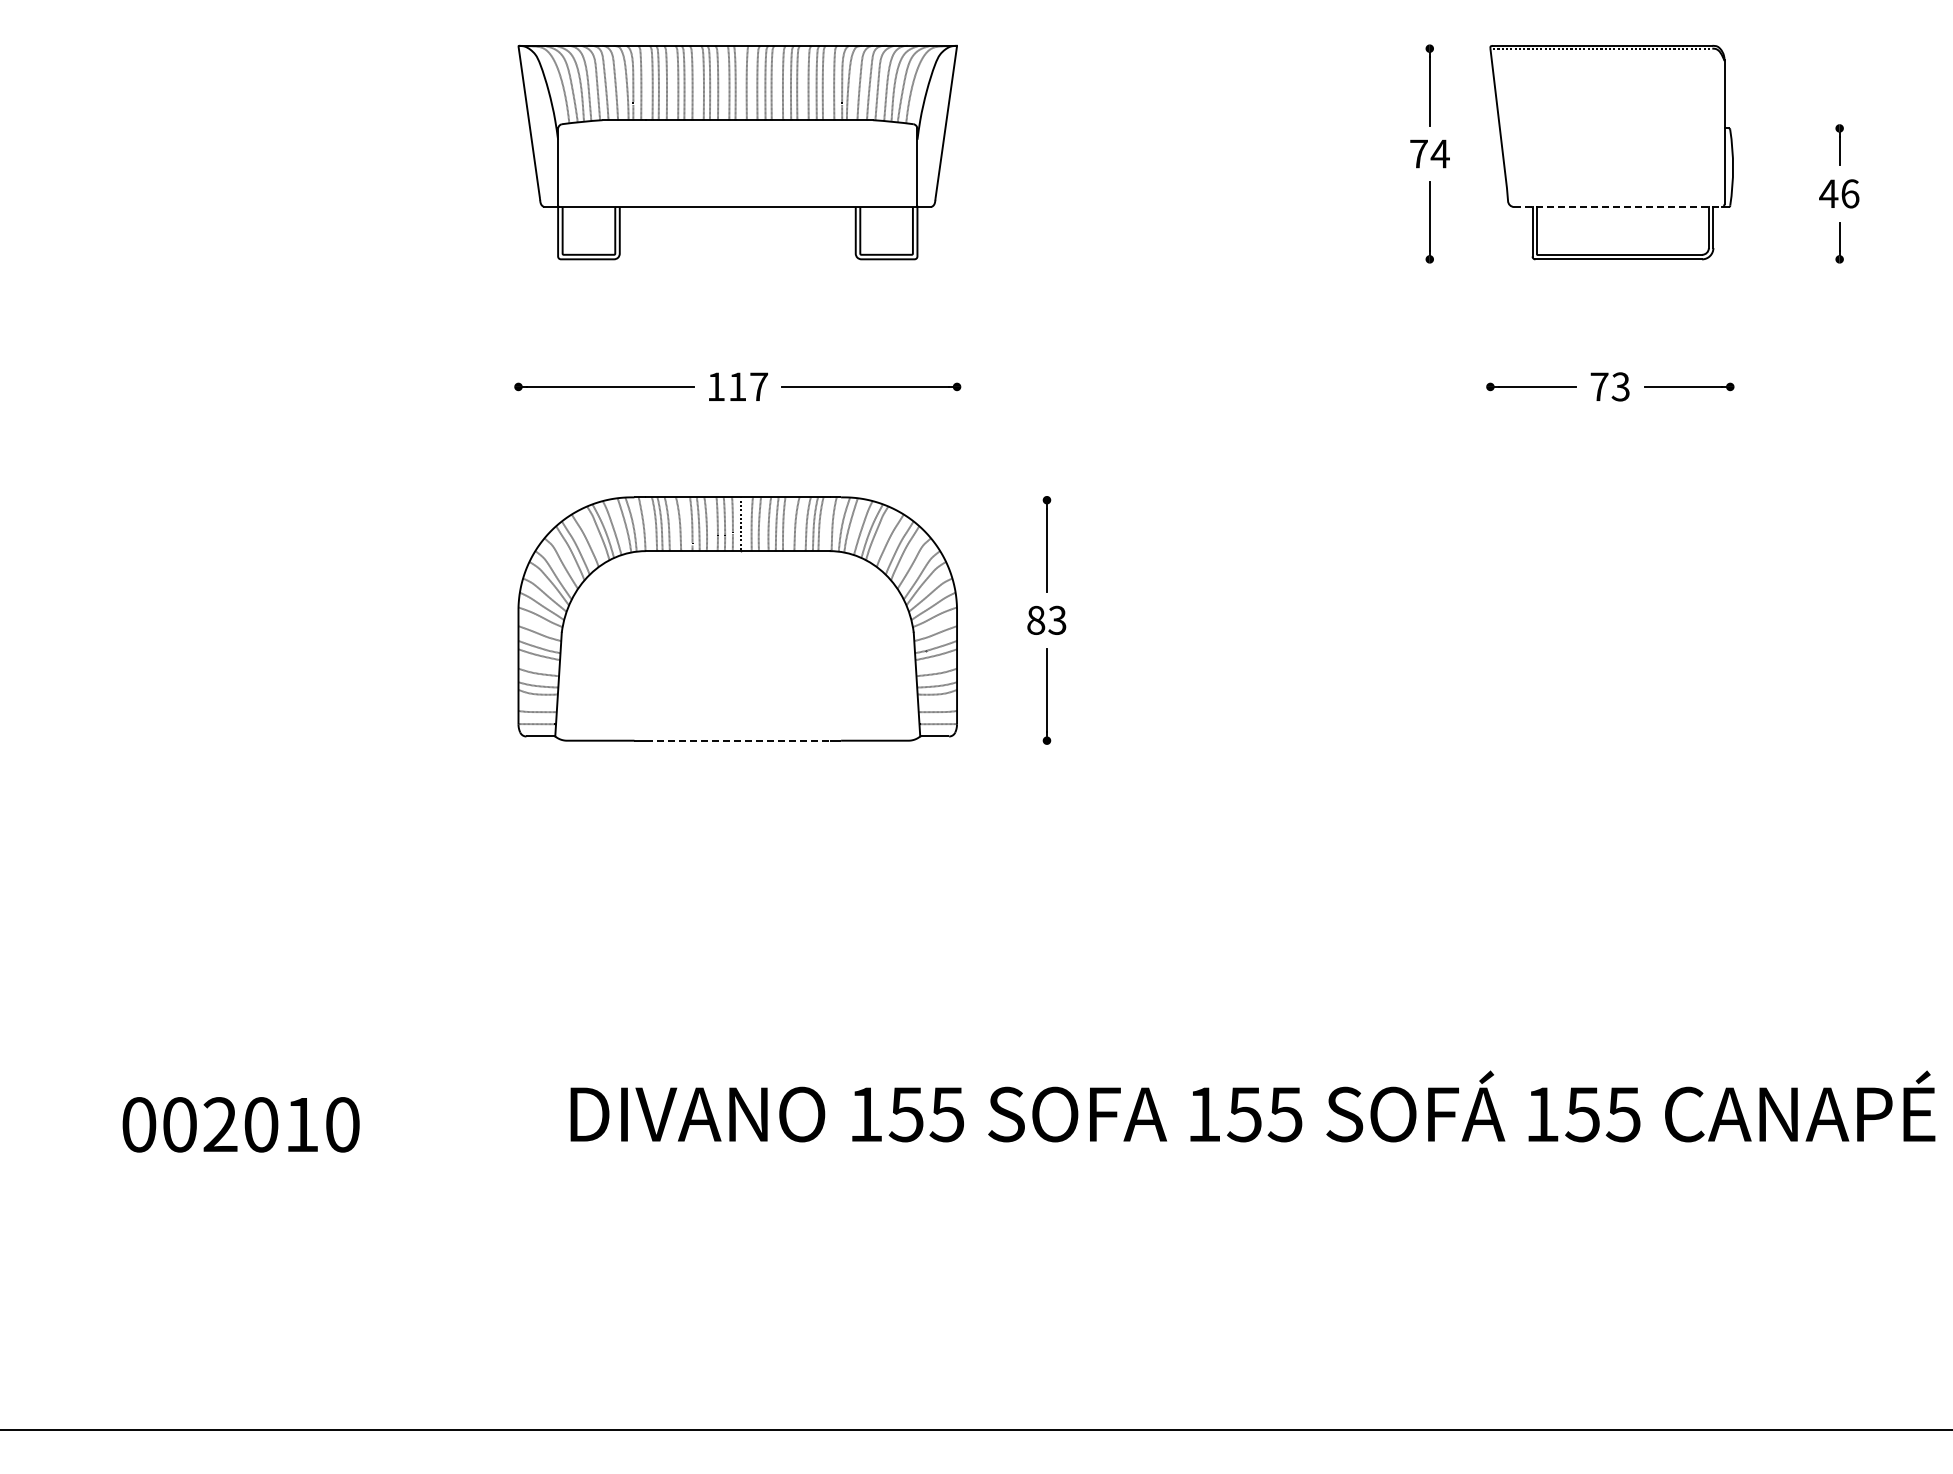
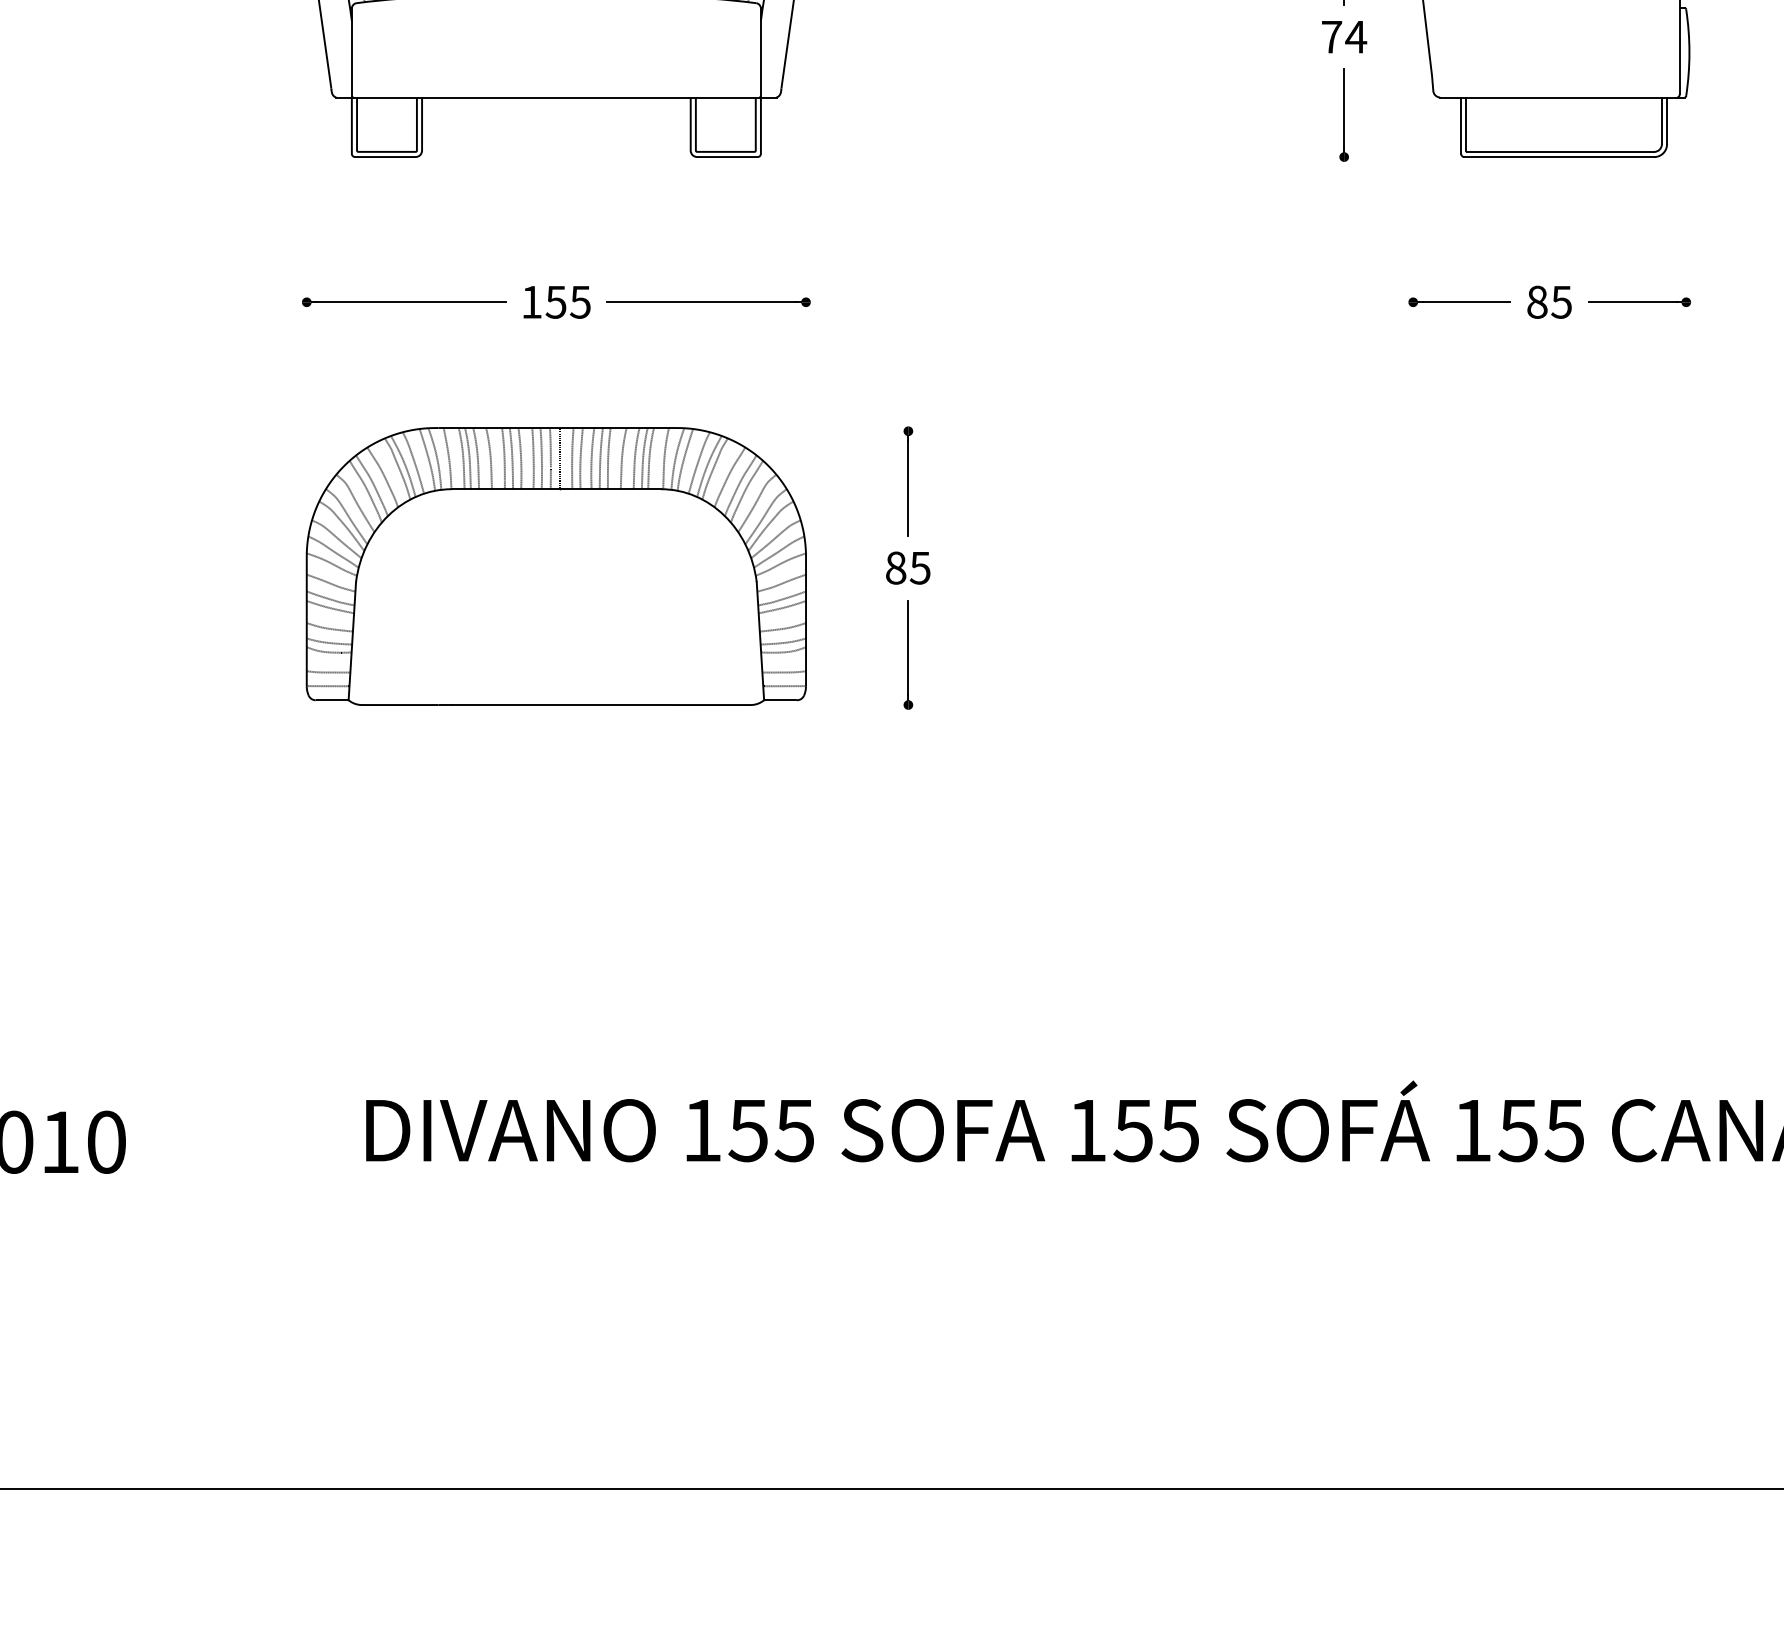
line: (1618, 207) -> (1559, 98), dashed -> solid
text: (748, 386) -> (568, 301), 117 -> 155
text: (1609, 386) -> (1548, 301), 73 -> 85
text: (1057, 619) -> (920, 567), 83 -> 85
line: (737, 740) -> (556, 704), dashed -> solid

